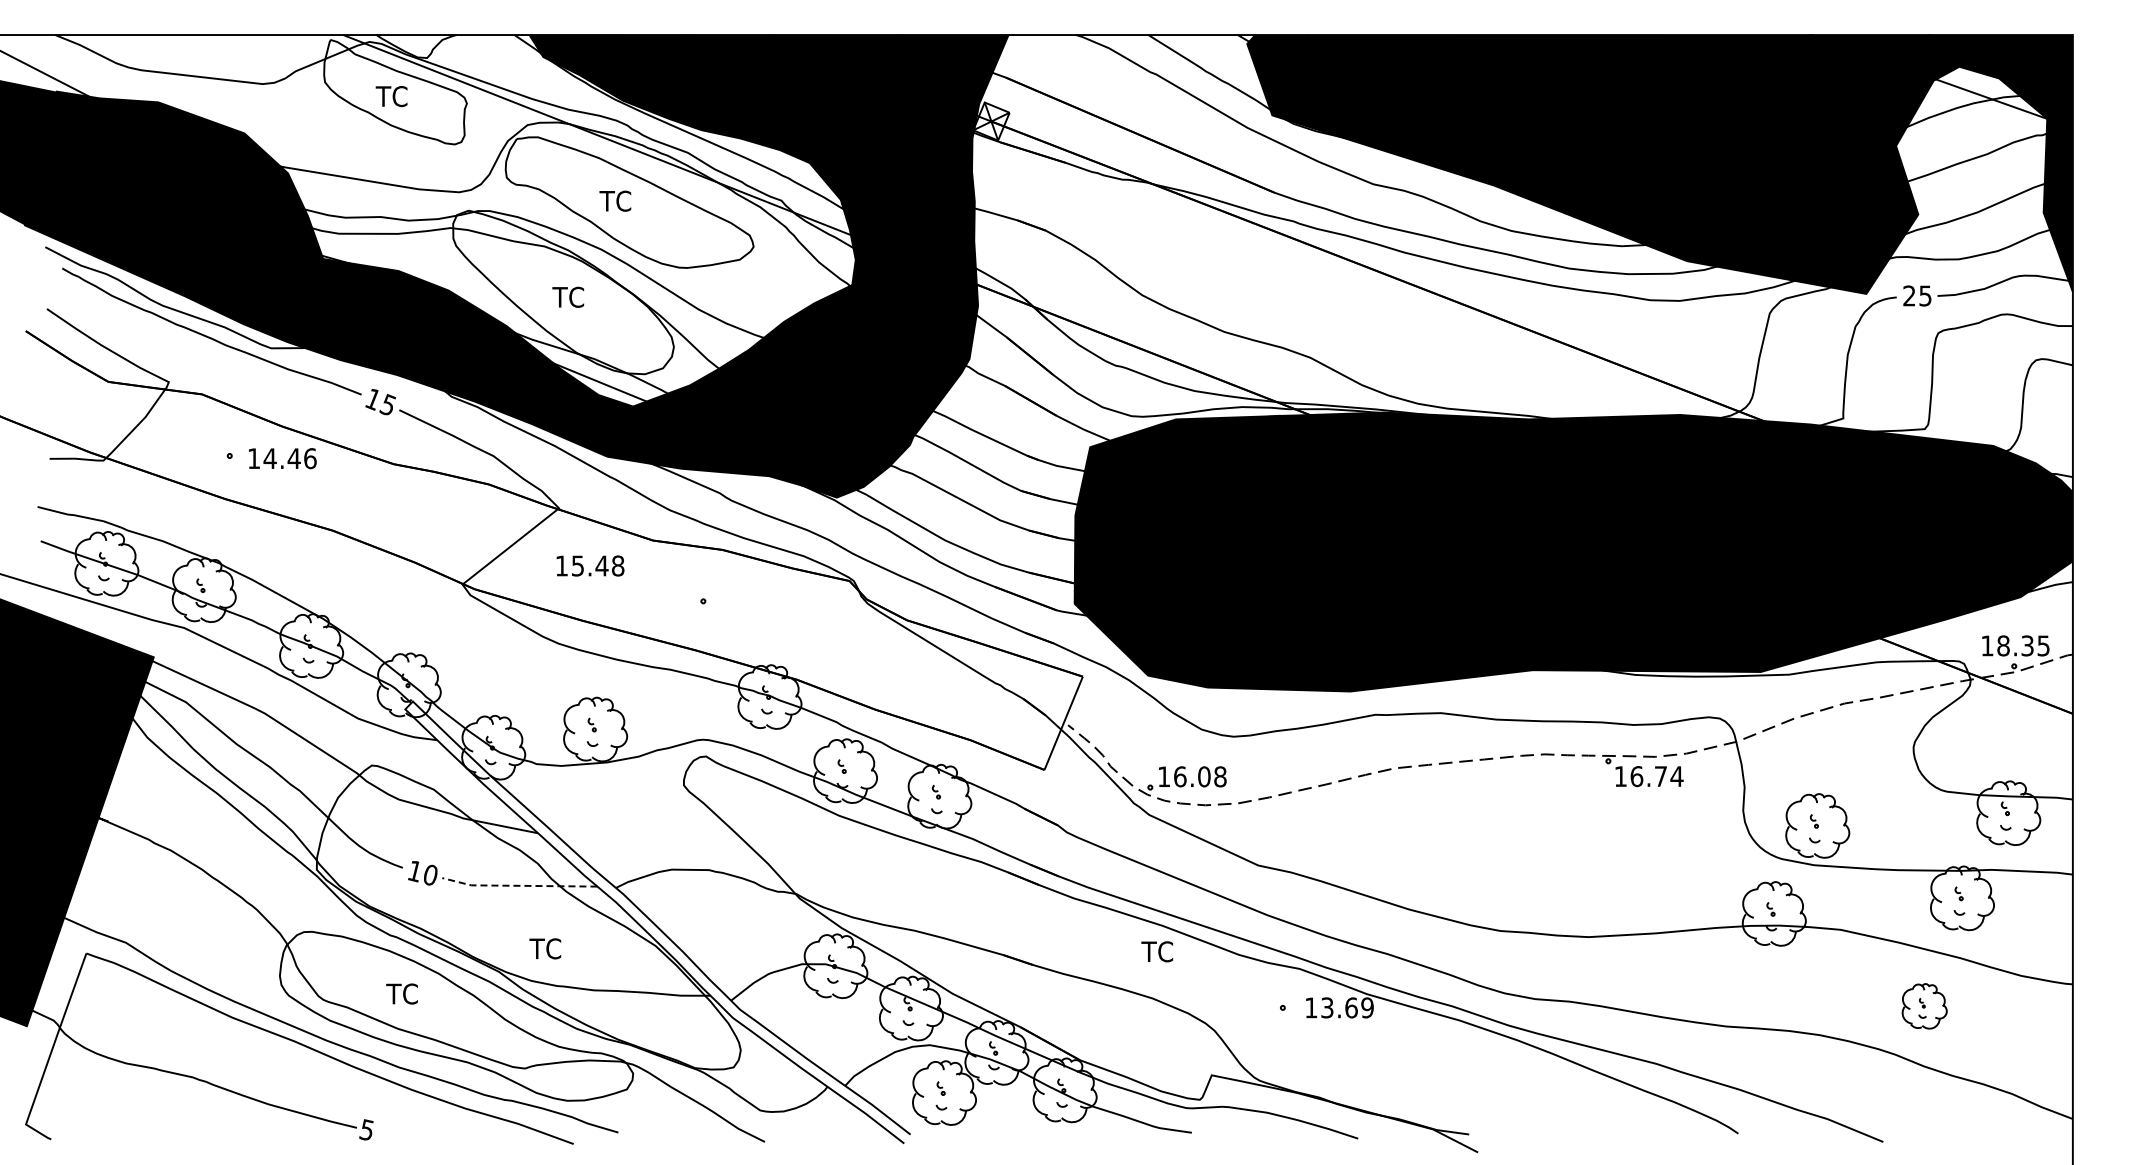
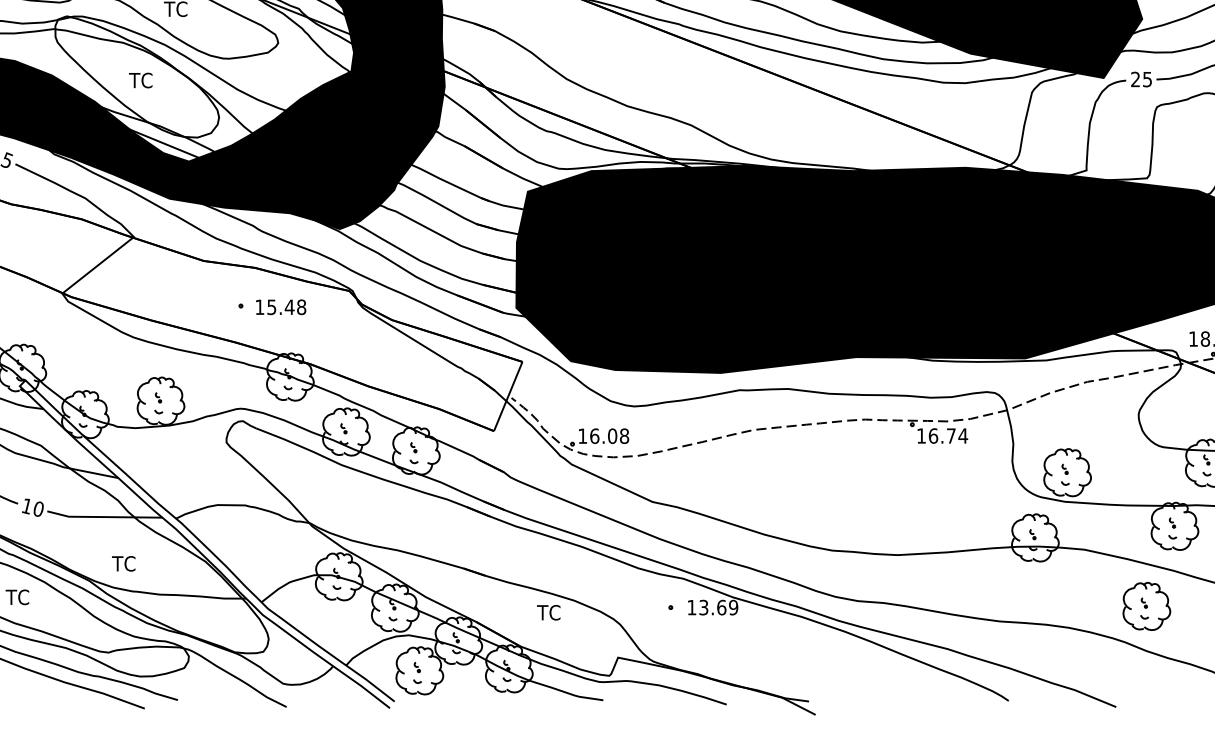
text: (590, 565) -> (281, 306), moved
line: (518, 885) -> (103, 516), dashed -> solid
text: (1157, 951) -> (548, 612), moved
part: (1924, 1006) -> (1146, 606), size x1.43

